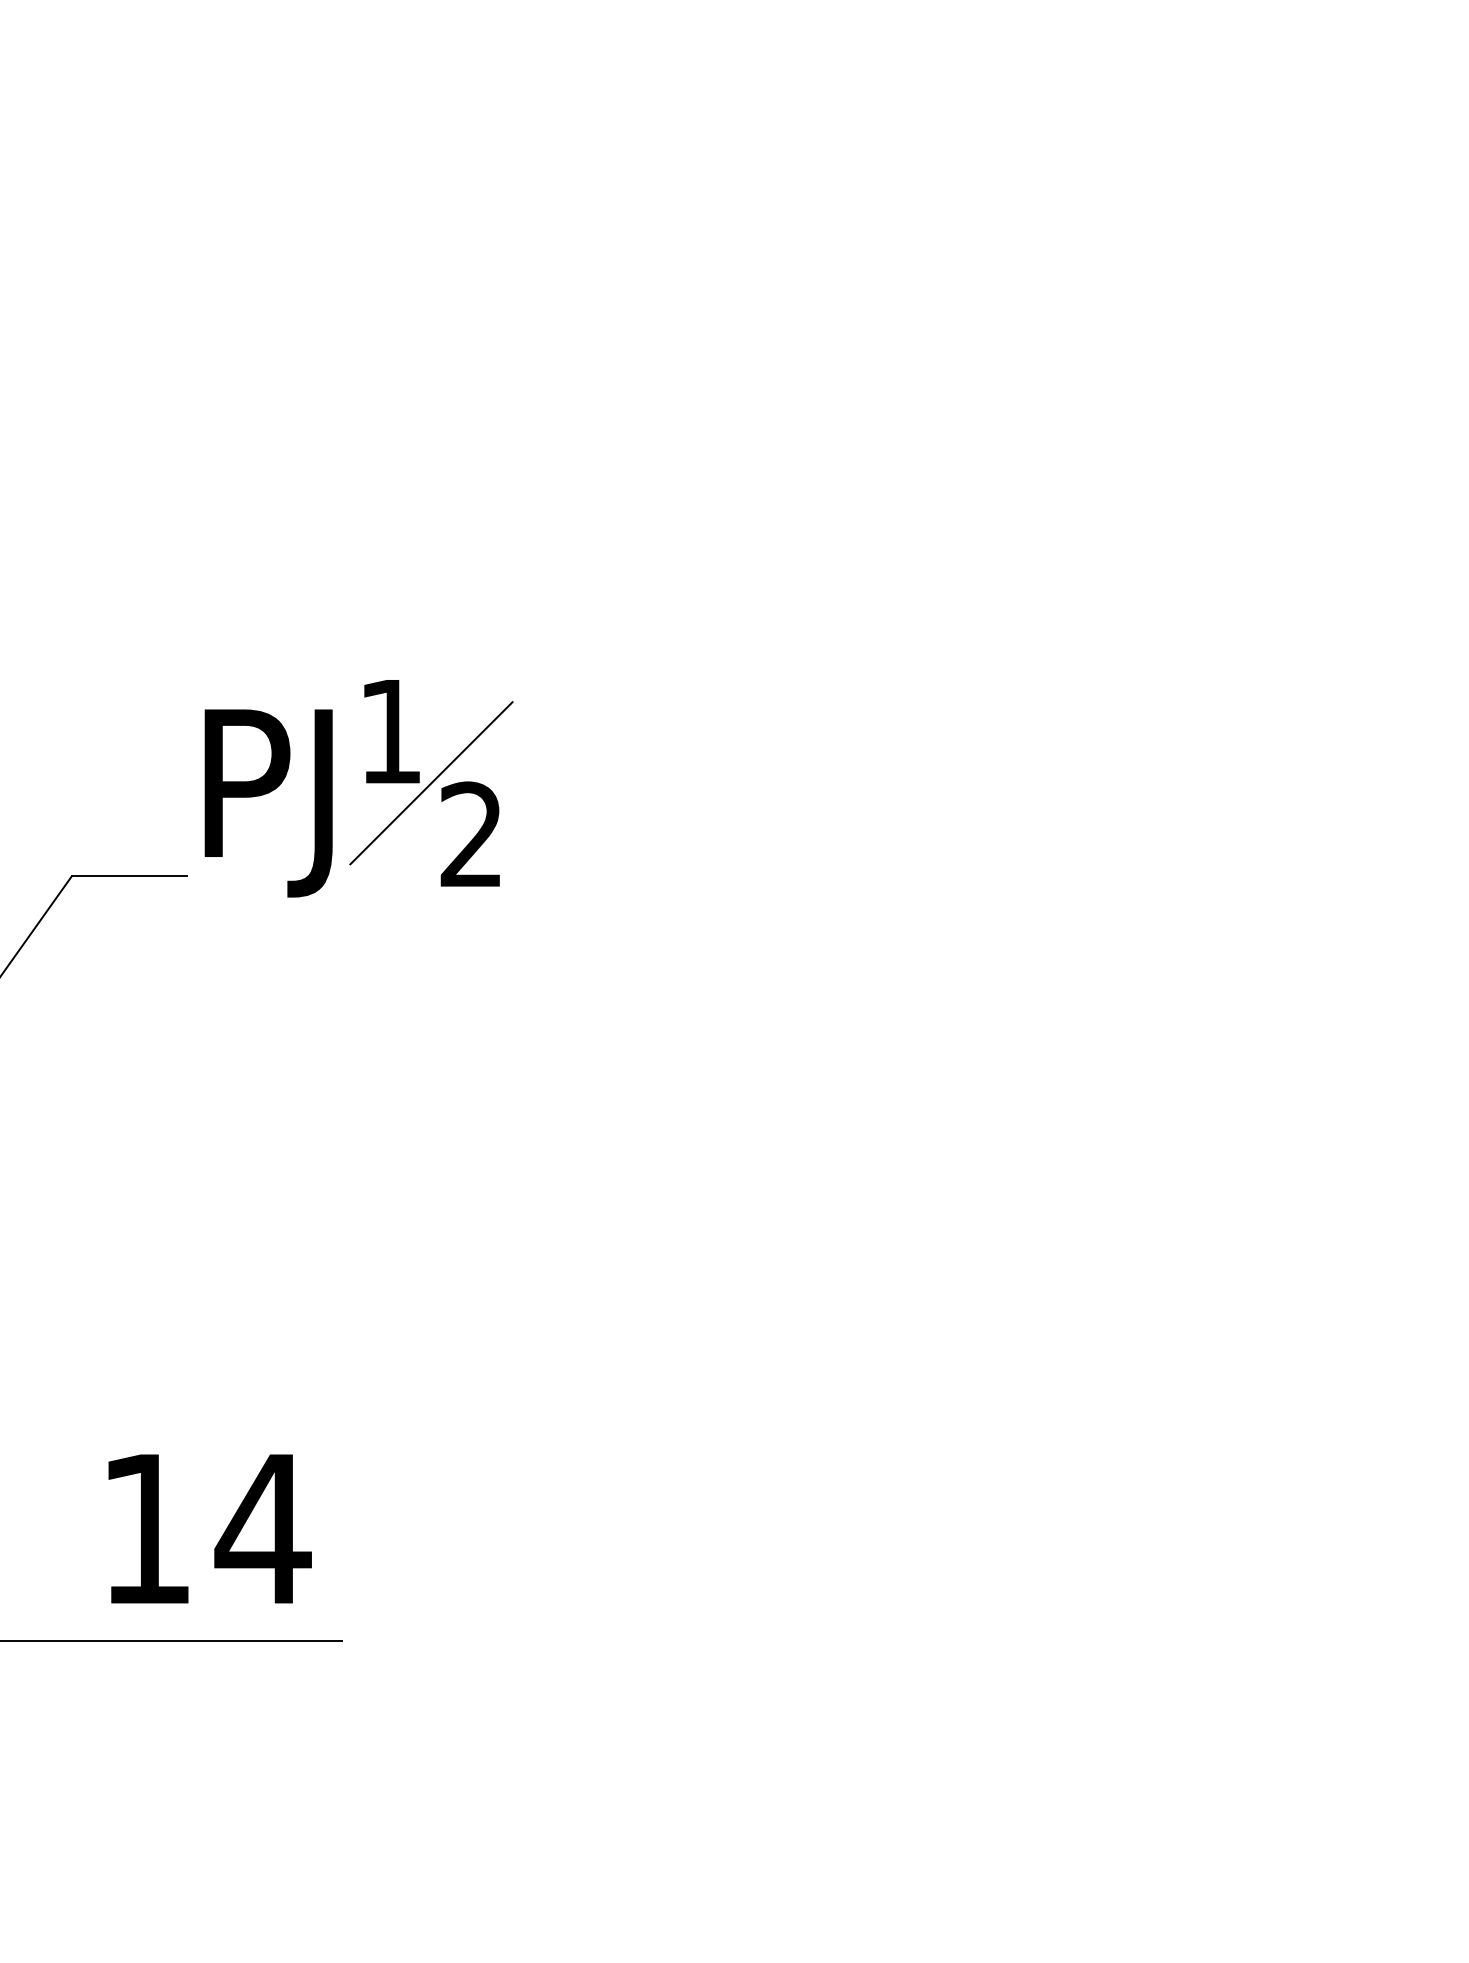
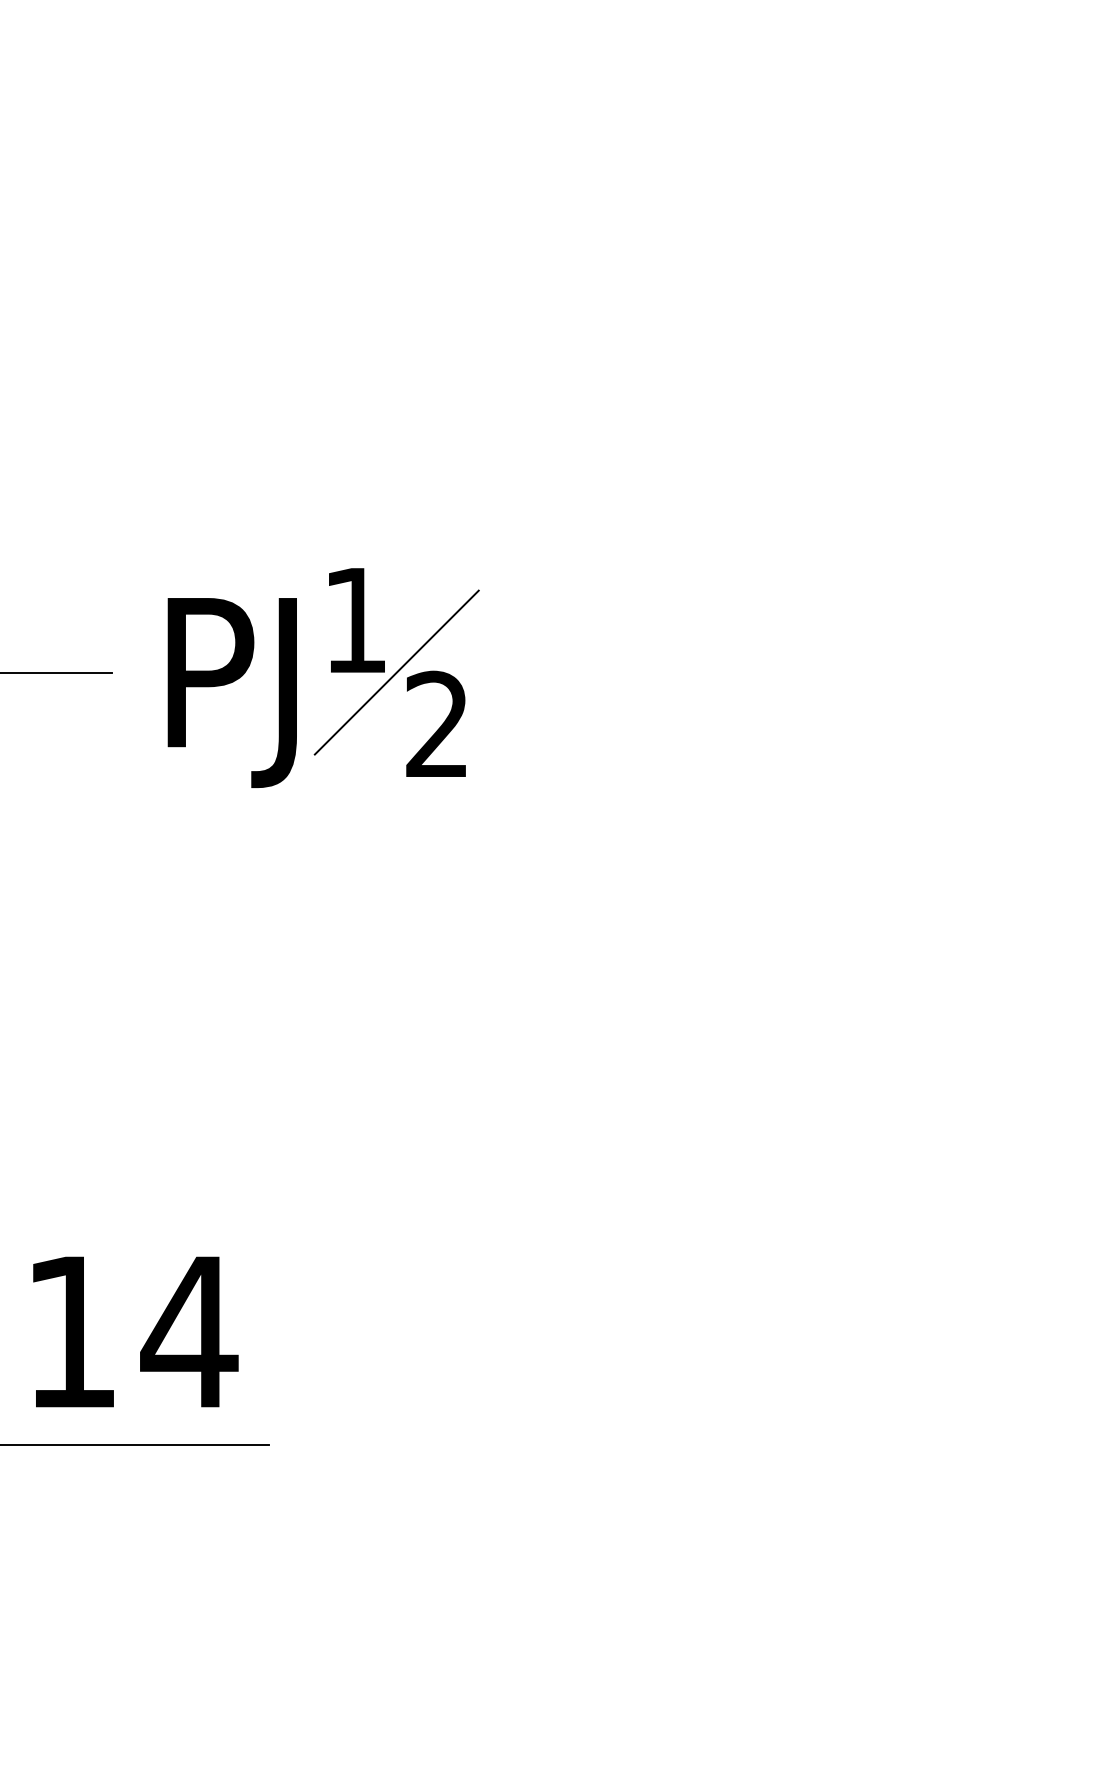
part: (366, 783) -> (331, 672), moved

